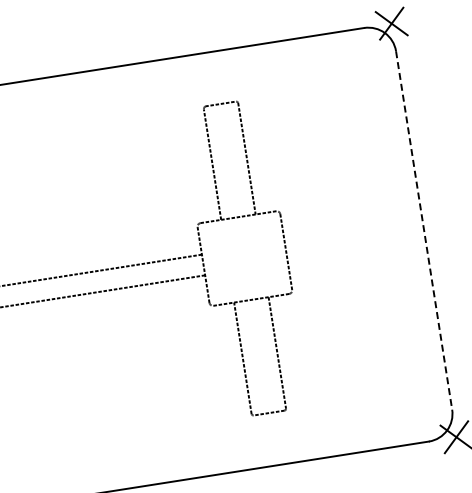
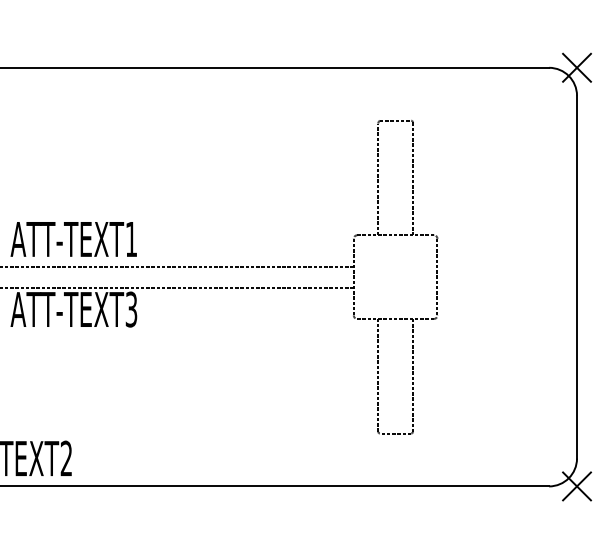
line: (424, 230) -> (577, 277), dashed -> solid

